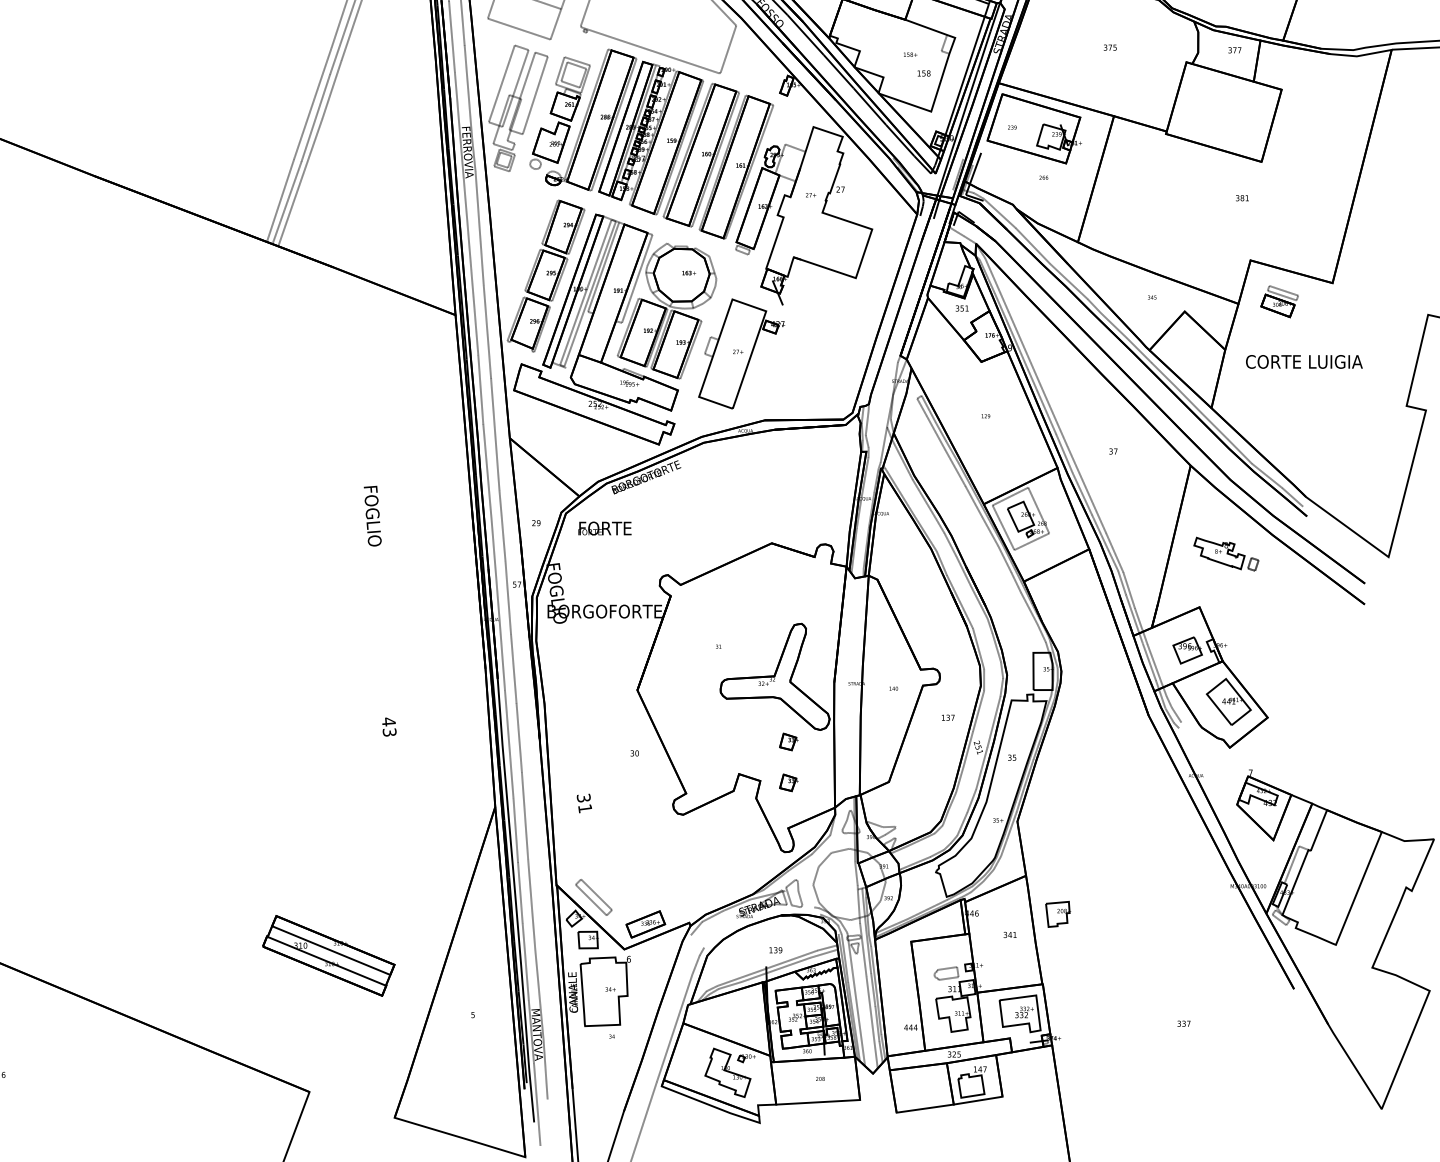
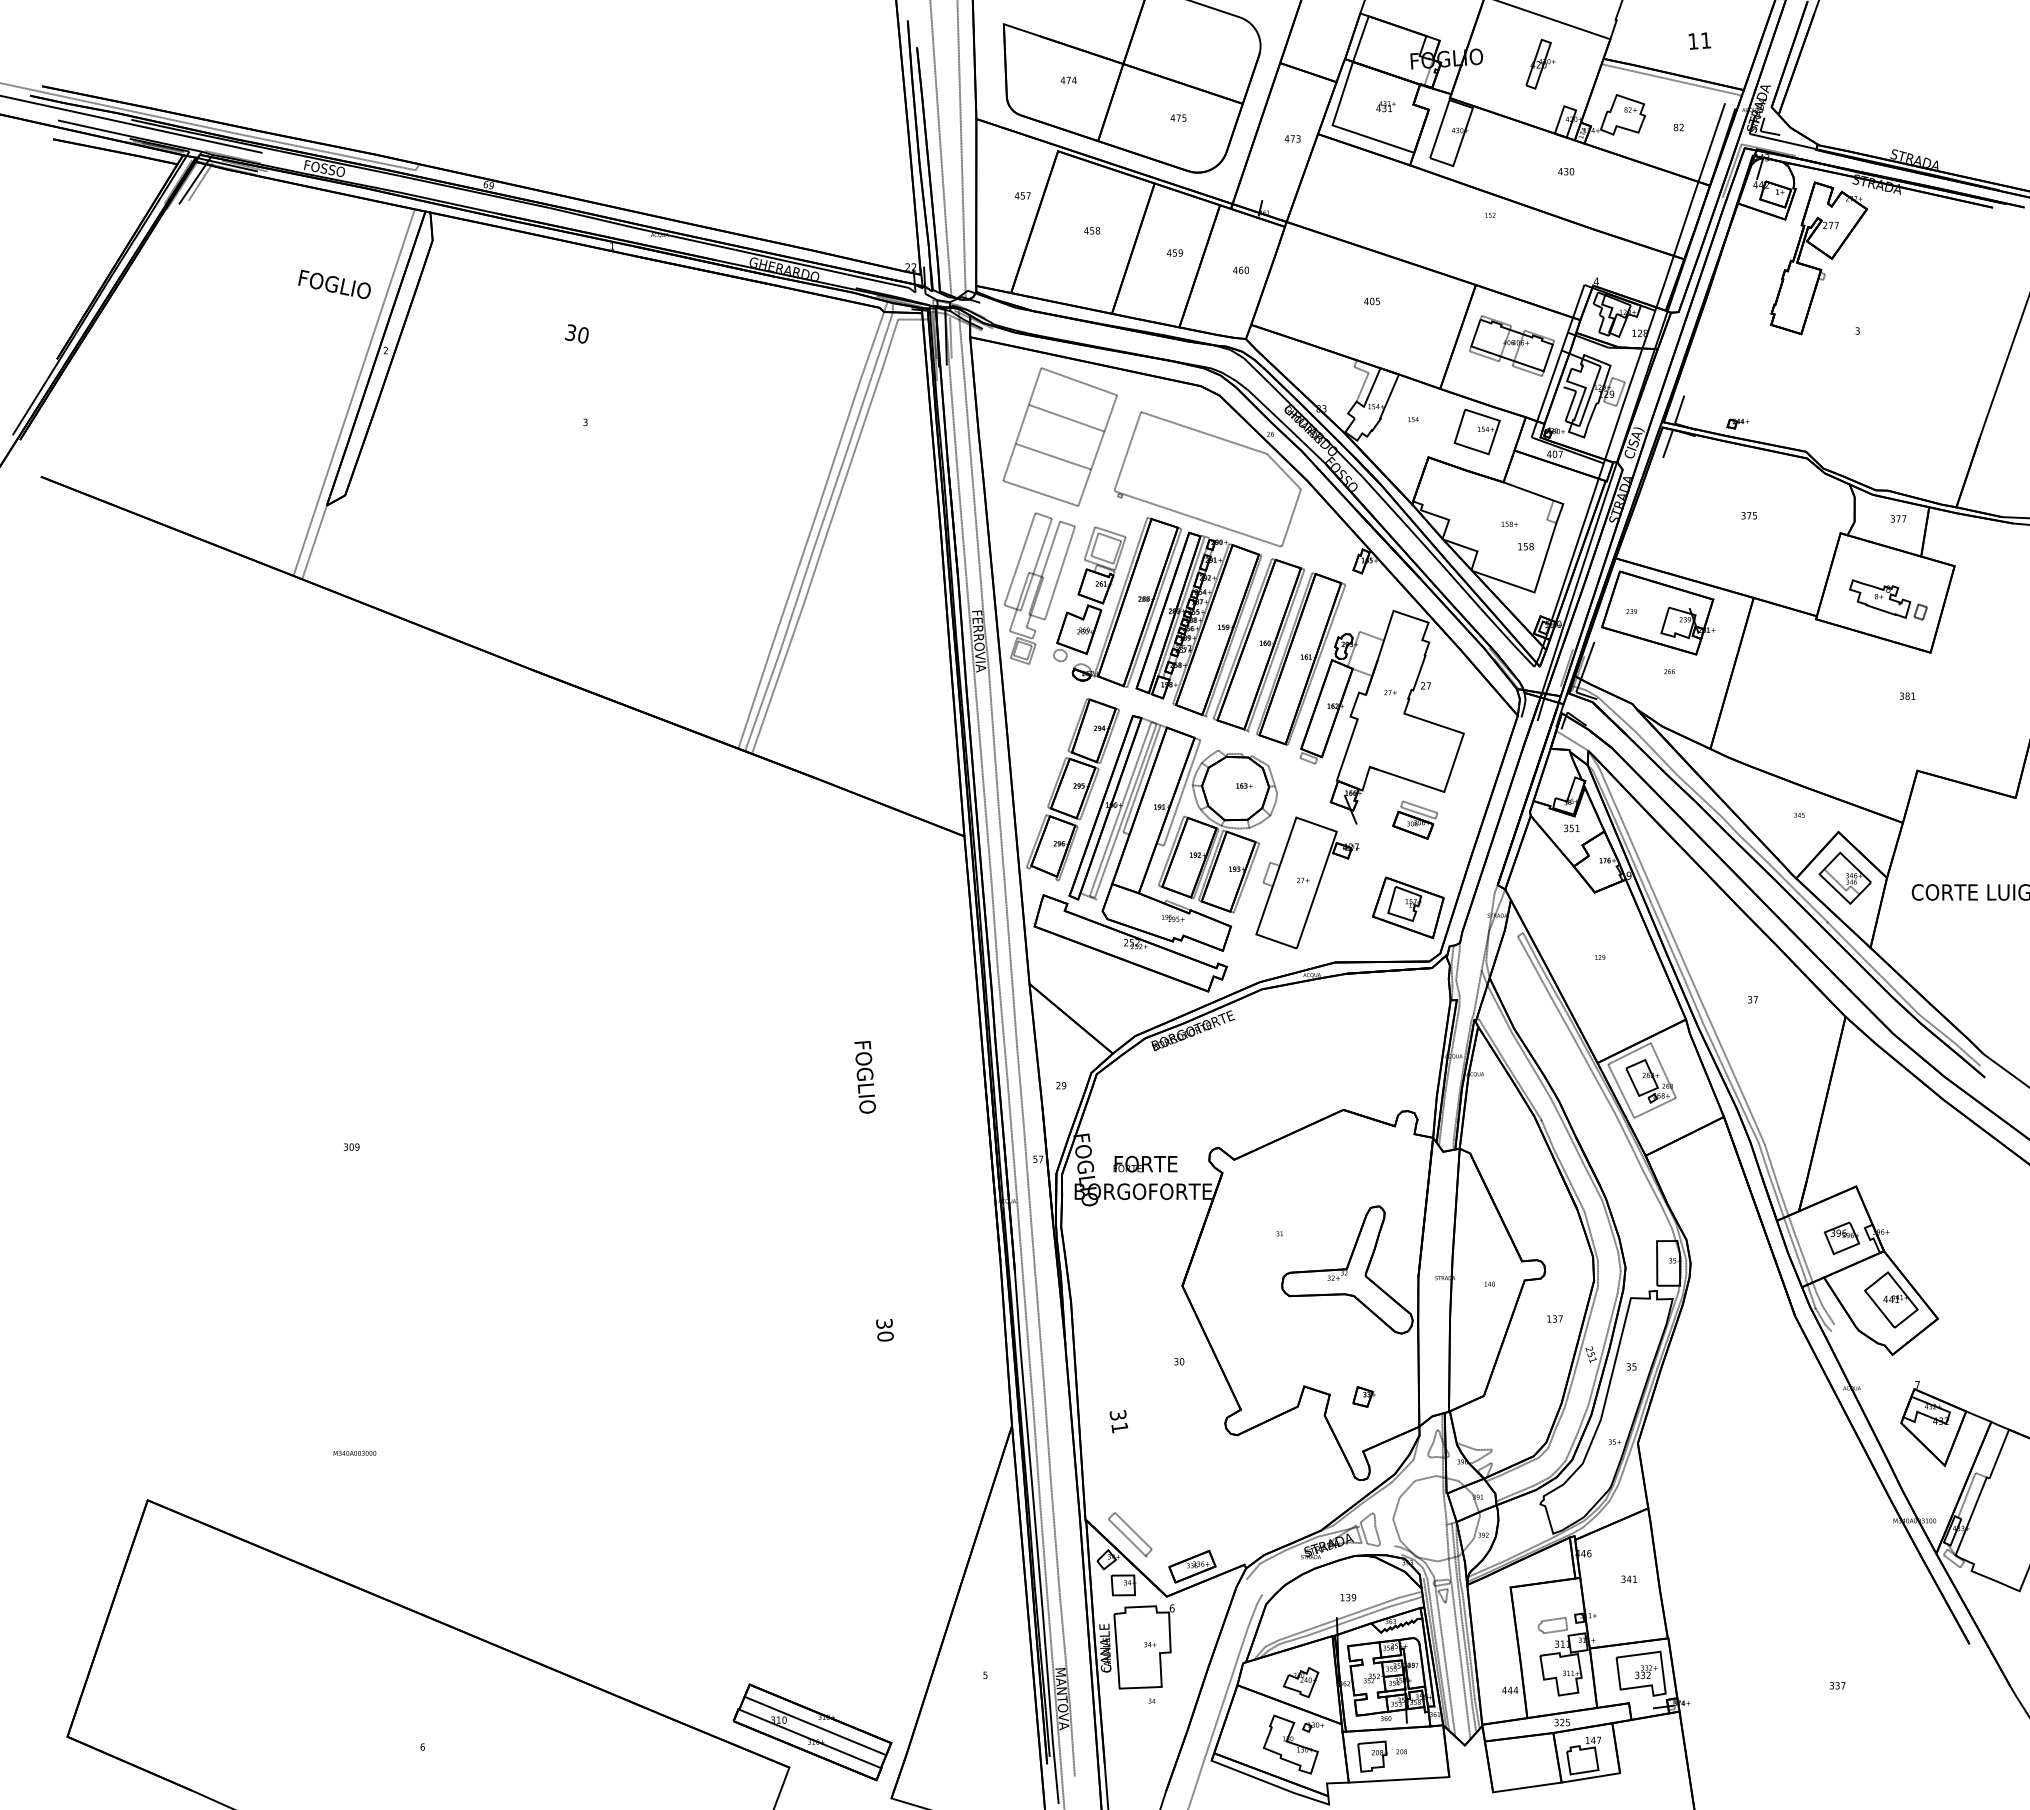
part: (1279, 301) -> (1415, 819), moved
part: (1189, 349) -> (1844, 877), added
part: (826, 374) -> (1408, 907), added
text: (604, 528) -> (1145, 1163), moved
part: (1226, 553) -> (1888, 599), moved
text: (388, 726) -> (884, 1329), 43 -> 30
part: (788, 741) -> (1363, 1347), removed
part: (1057, 914) -> (1372, 1756), moved
part: (328, 956) -> (812, 1732), moved
part: (735, 1021) -> (1300, 1682), added

